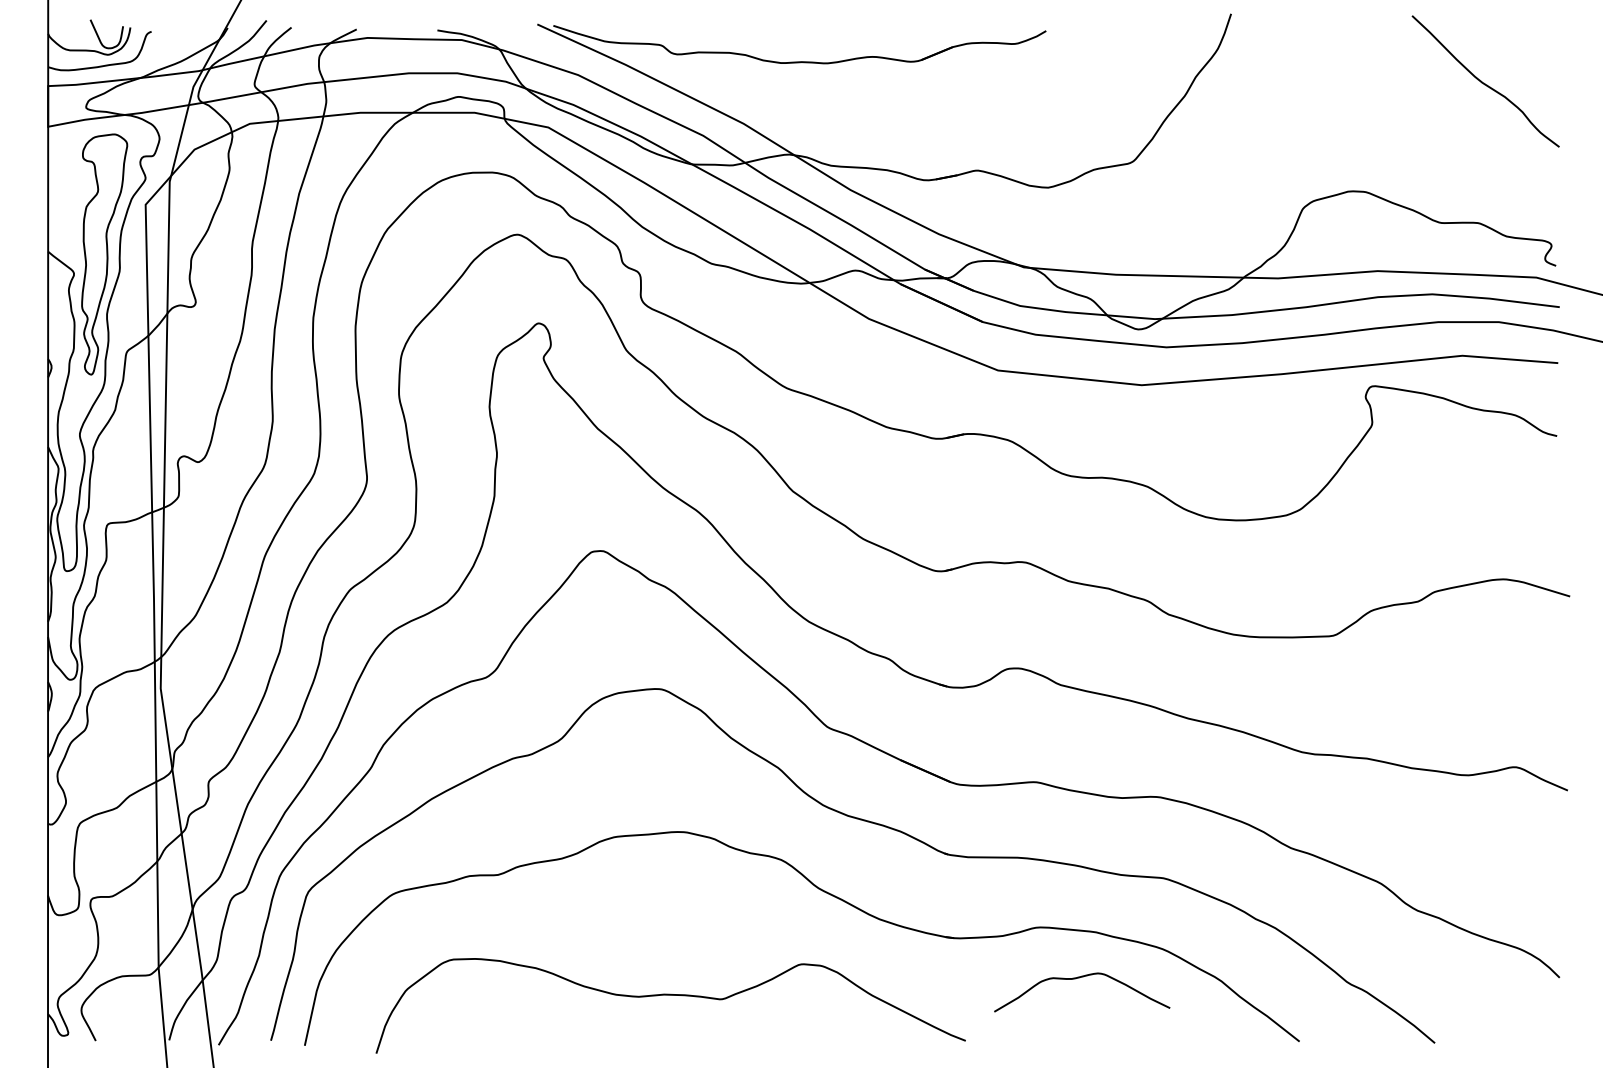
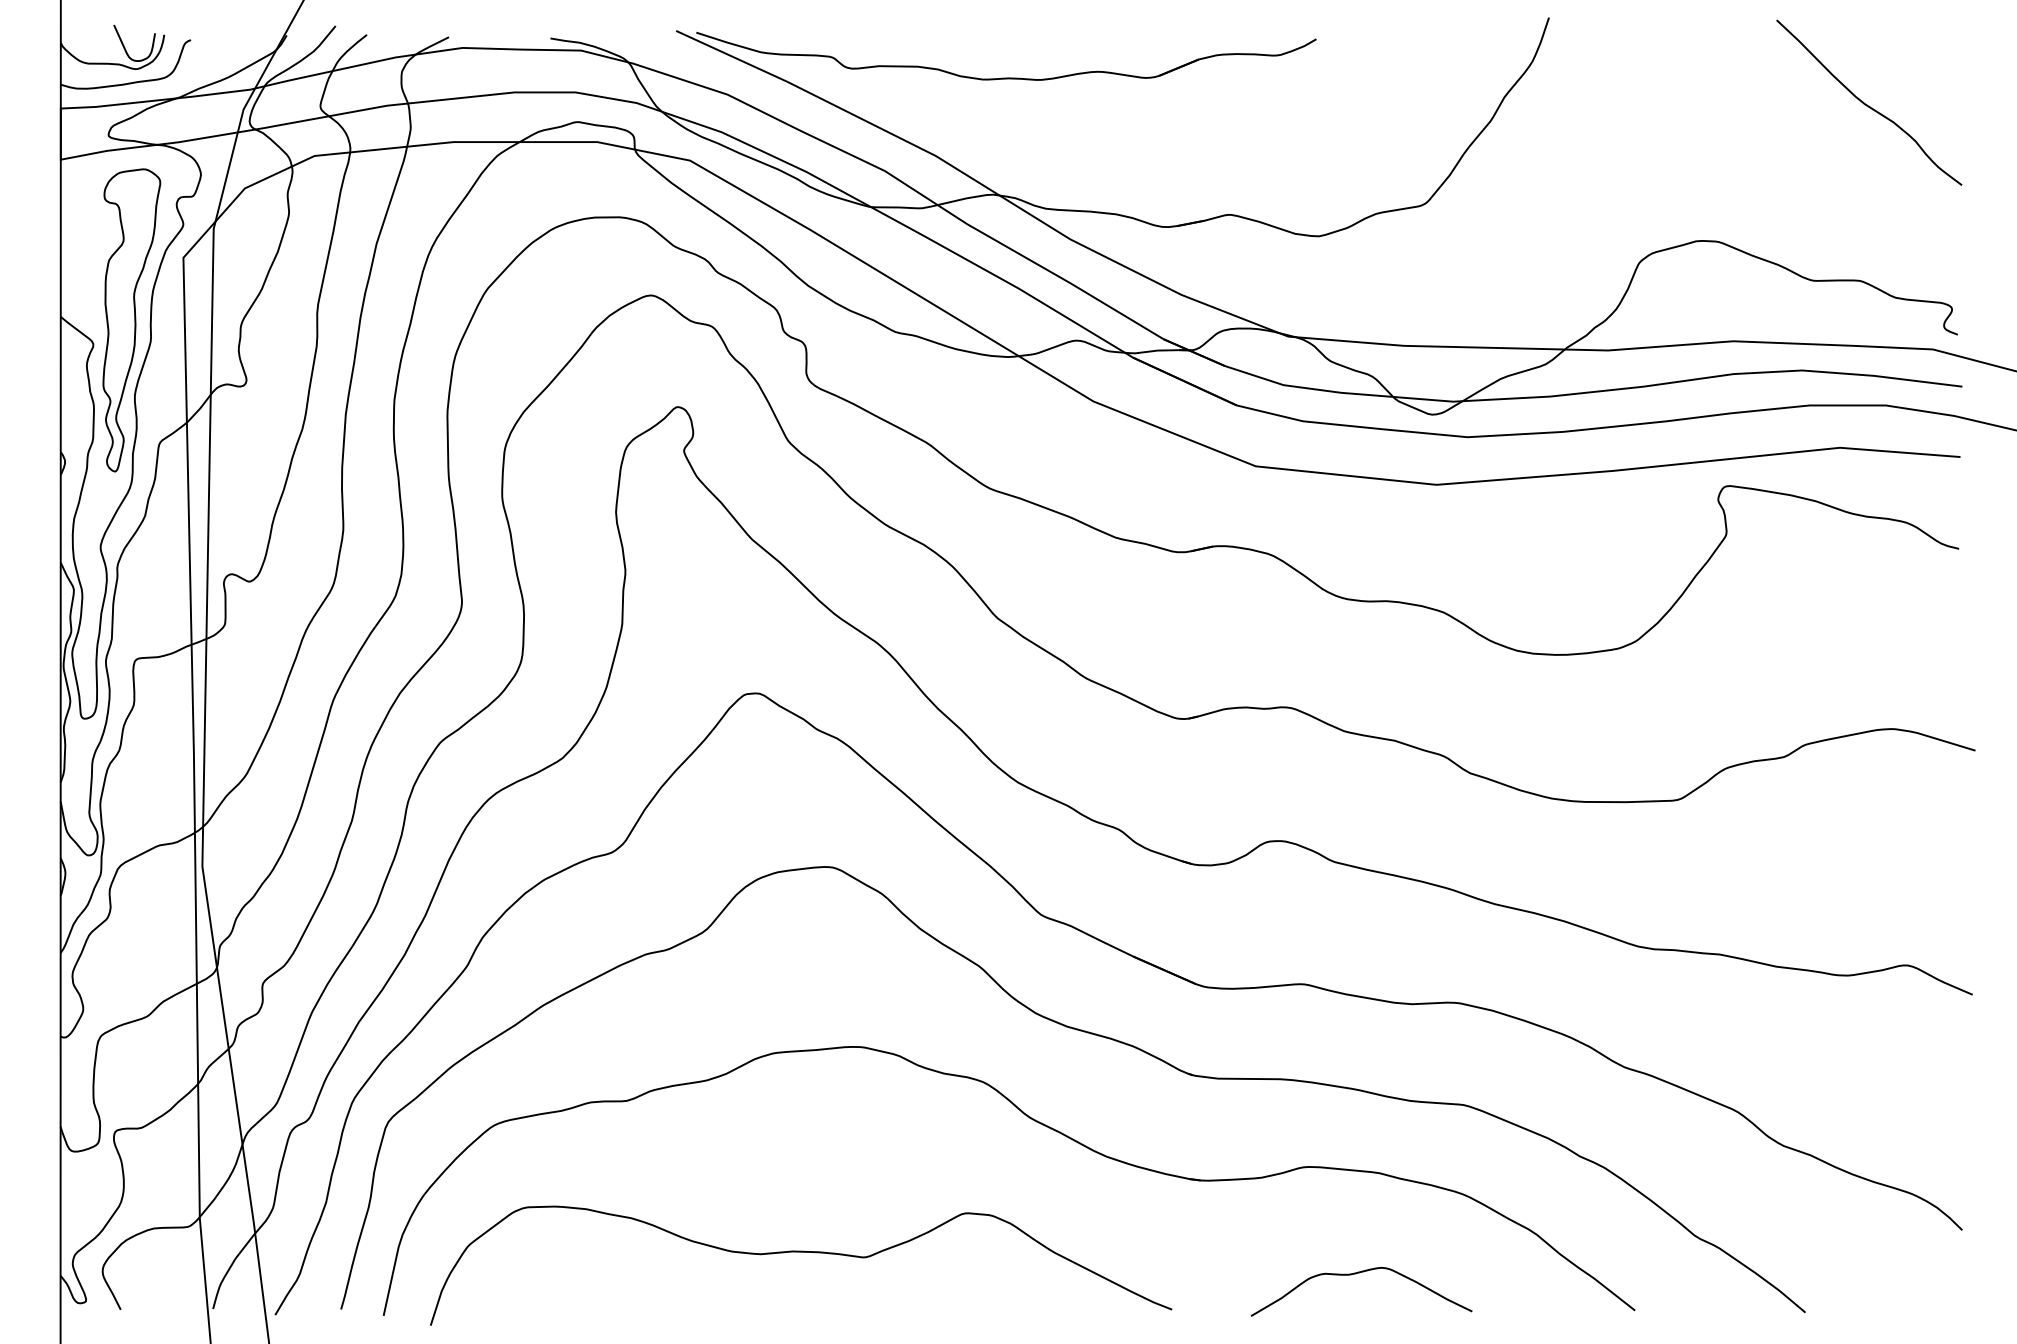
curve: (1078, 978) -> (1356, 1274), moved
curve: (671, 995) -> (801, 1252), moved

